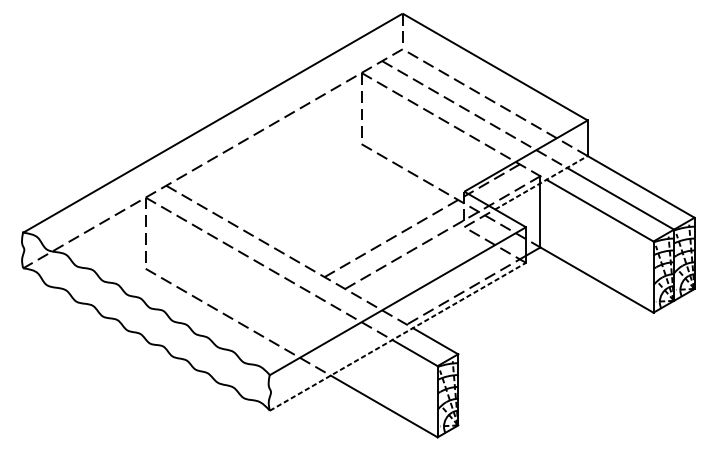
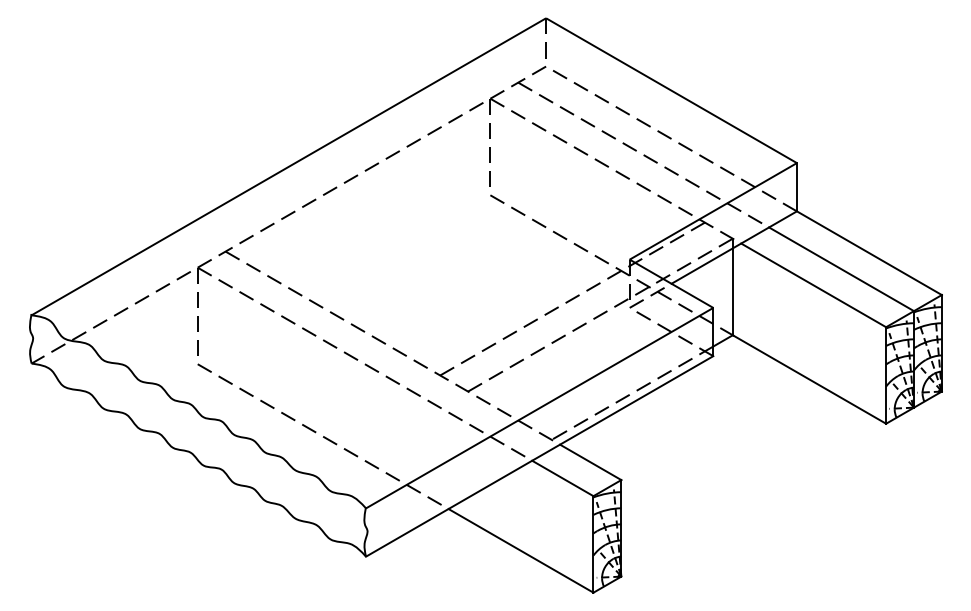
line: (541, 182) -> (734, 247), dashed -> solid
line: (397, 336) -> (539, 456), dashed -> solid

